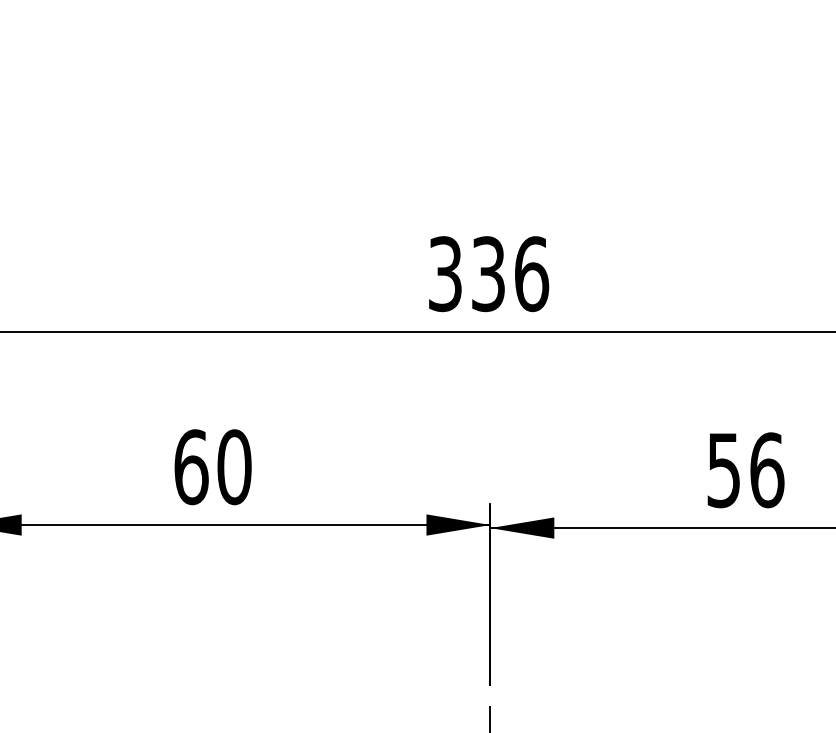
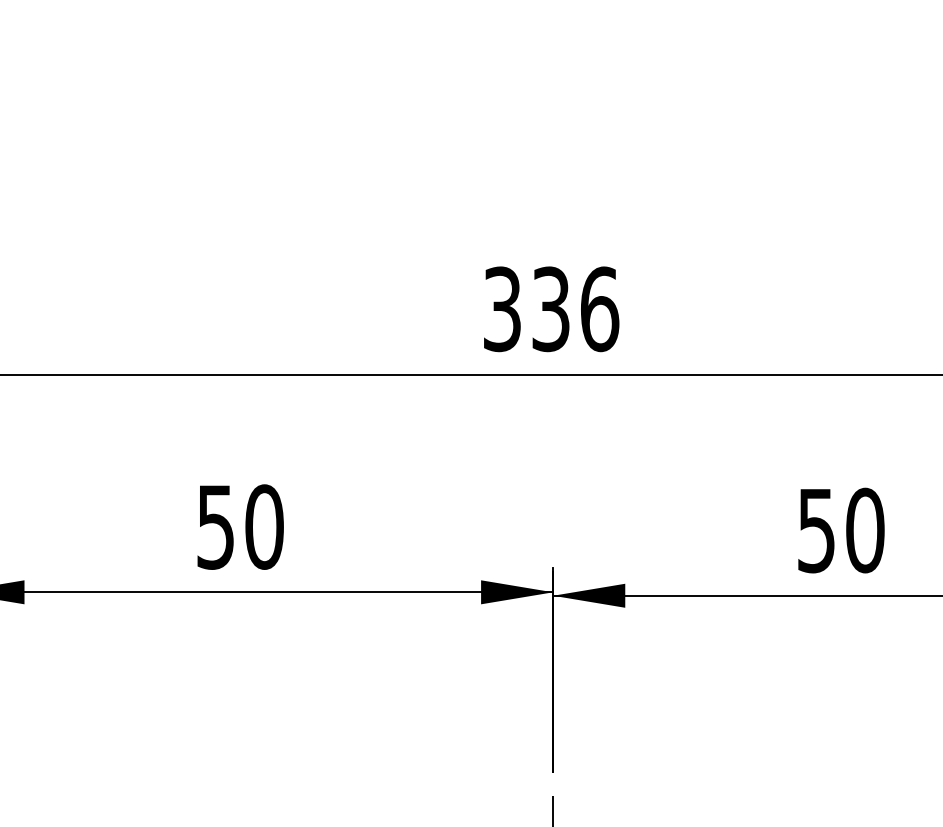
text: (191, 467) -> (216, 527), 60 -> 50
text: (767, 470) -> (865, 530), 56 -> 50

